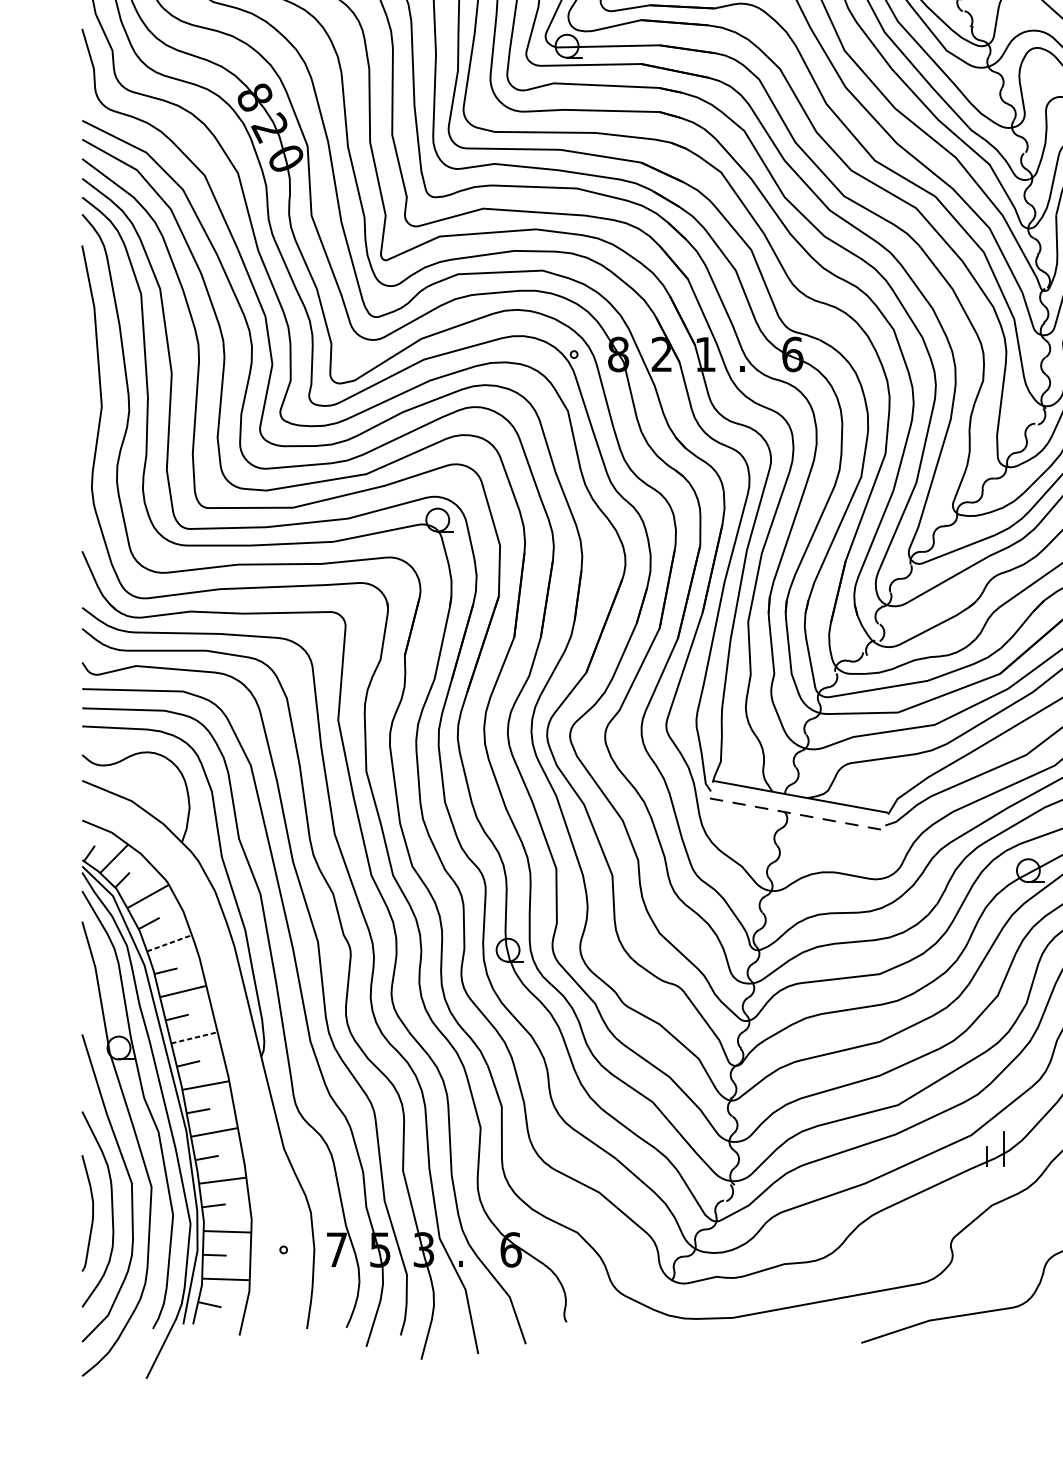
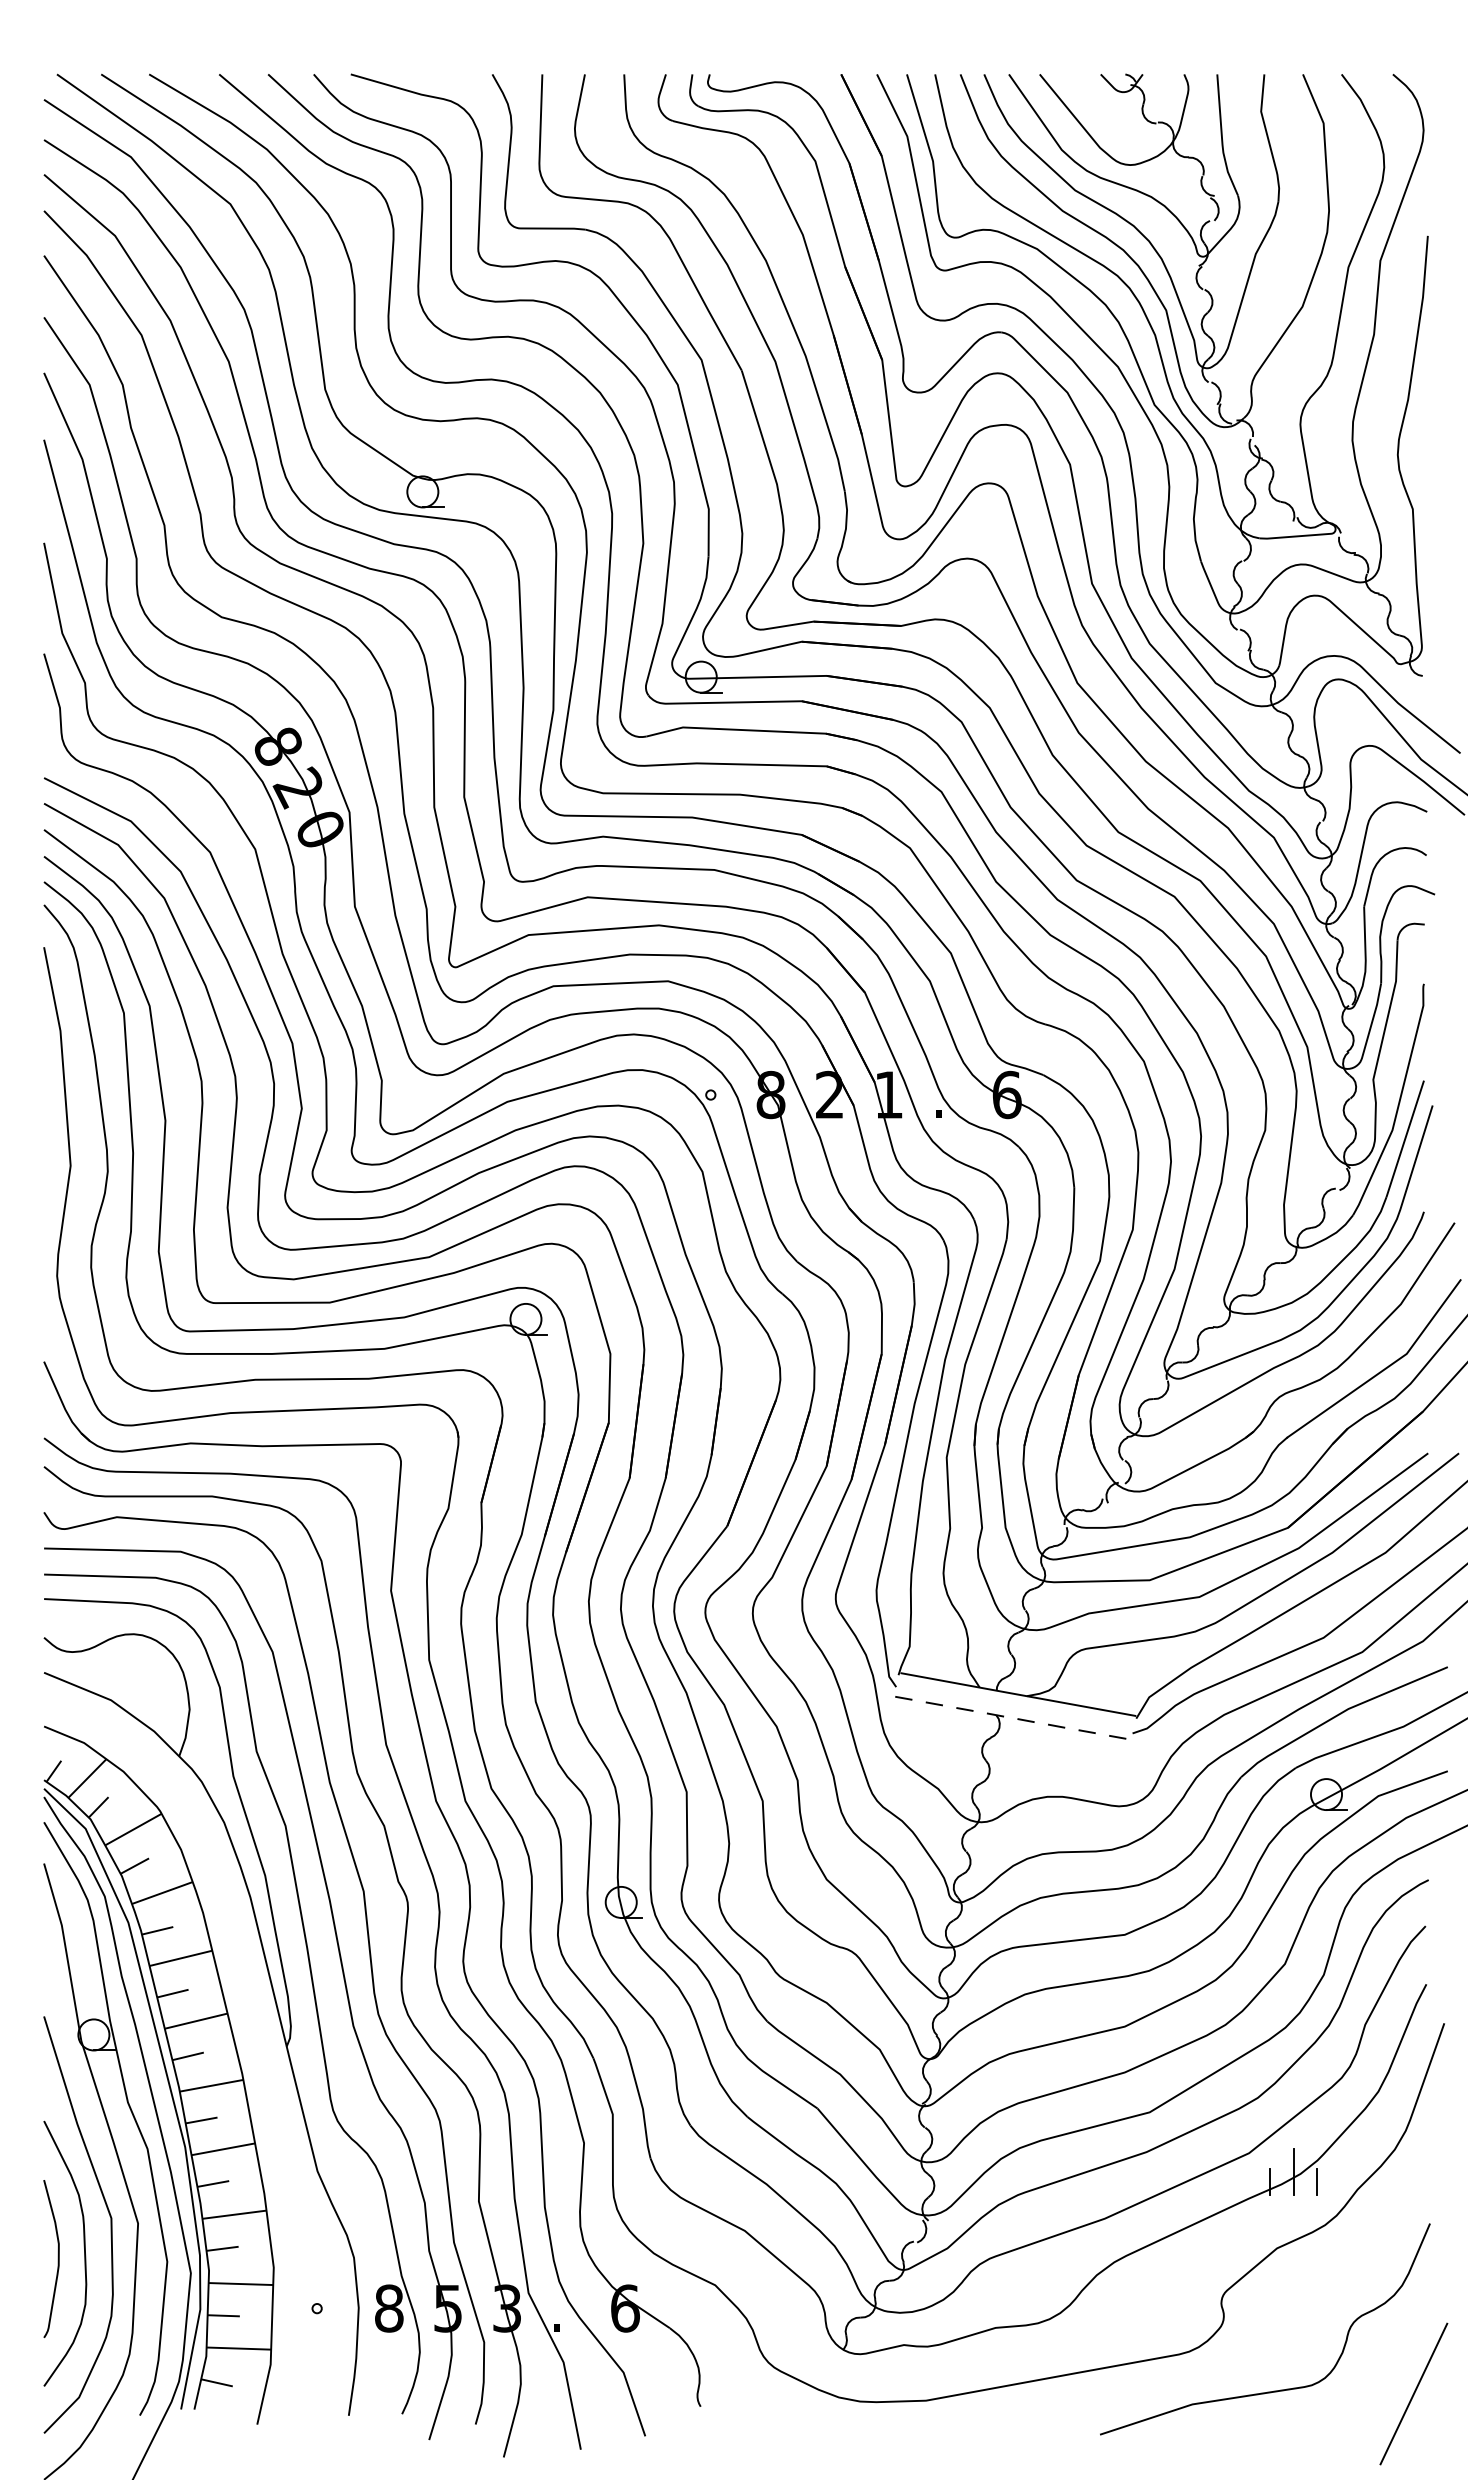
line: (169, 942) -> (162, 1892), dashed -> solid
line: (194, 1038) -> (196, 2021), dashed -> solid
line: (1021, 1156) -> (1316, 2182), added
text: (337, 1249) -> (389, 2308), 7 -> 8

